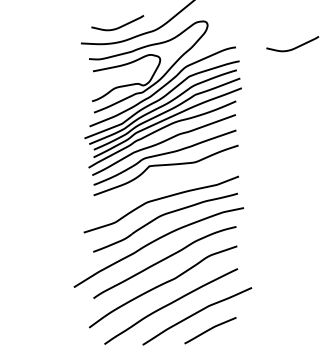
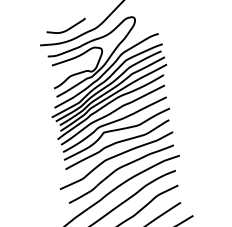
curve: (294, 47) -> (203, 28), removed
curve: (164, 182) -> (116, 143), added

